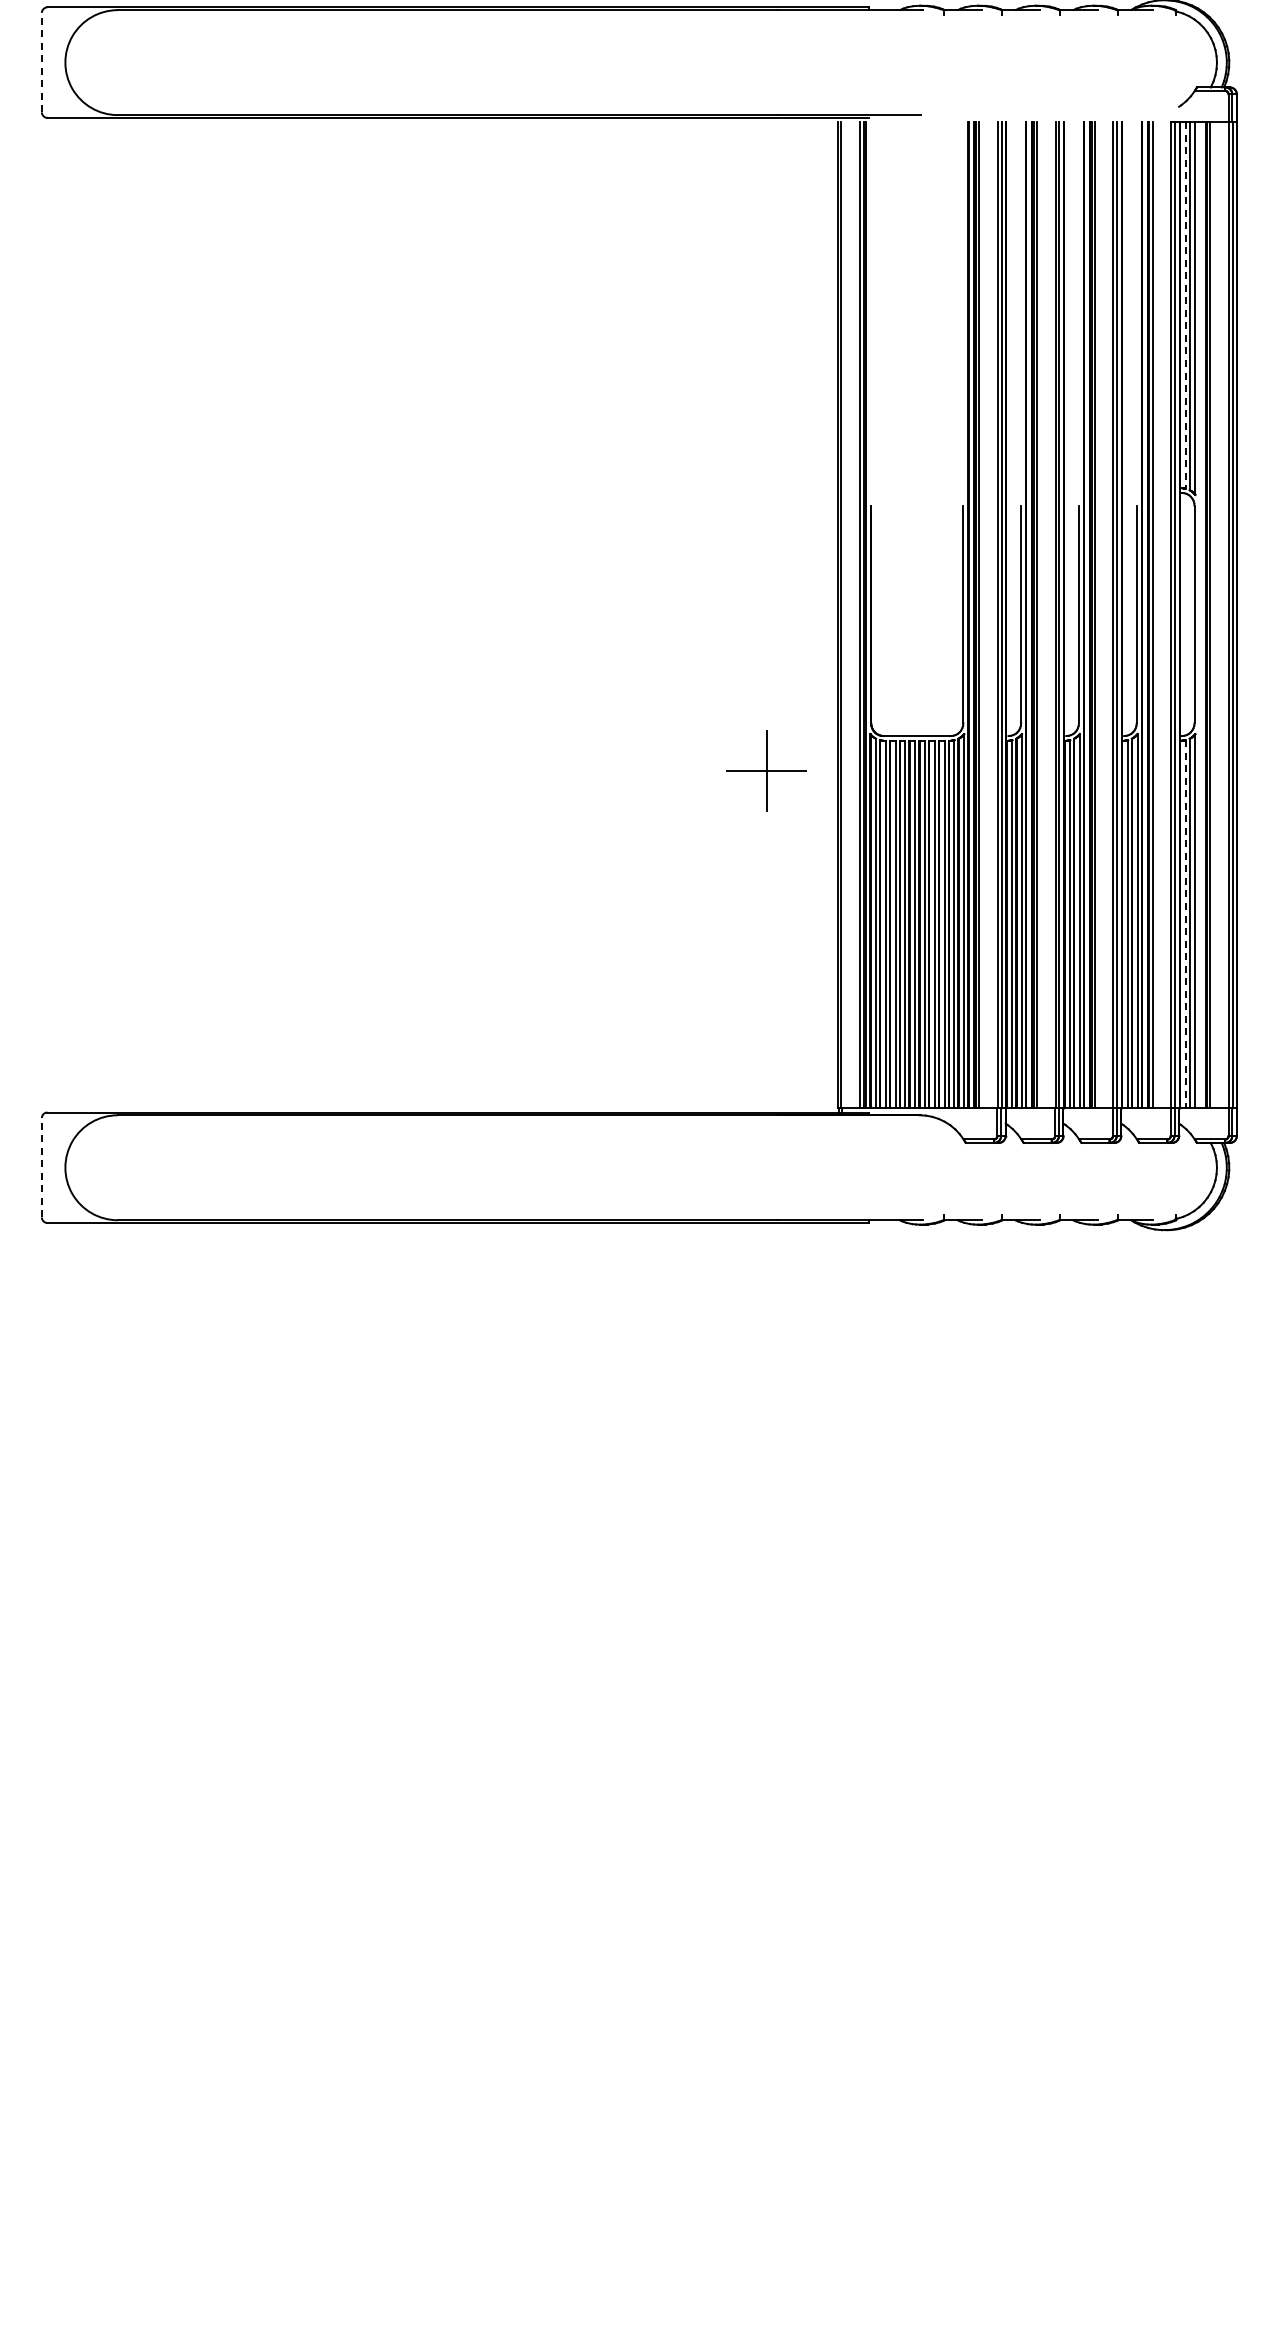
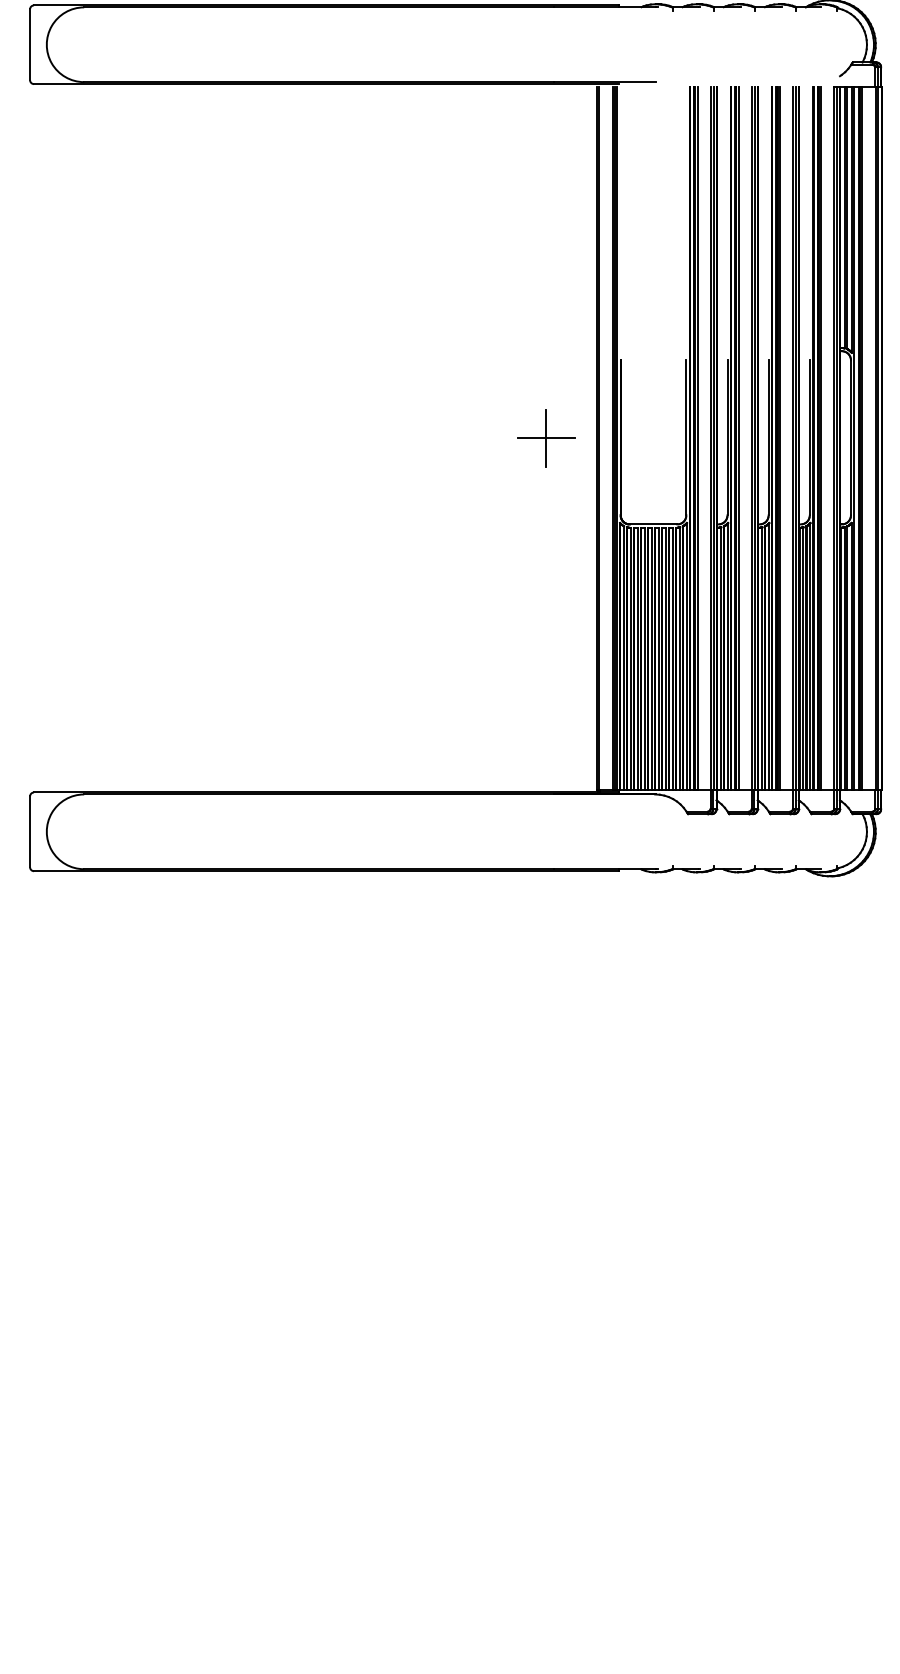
line: (41, 62) -> (29, 44), dashed -> solid
line: (1185, 305) -> (844, 217), dashed -> solid
line: (1199, 615) -> (854, 438), added
part: (766, 770) -> (546, 437), moved
line: (1185, 924) -> (844, 658), dashed -> solid
line: (41, 1167) -> (29, 831), dashed -> solid

